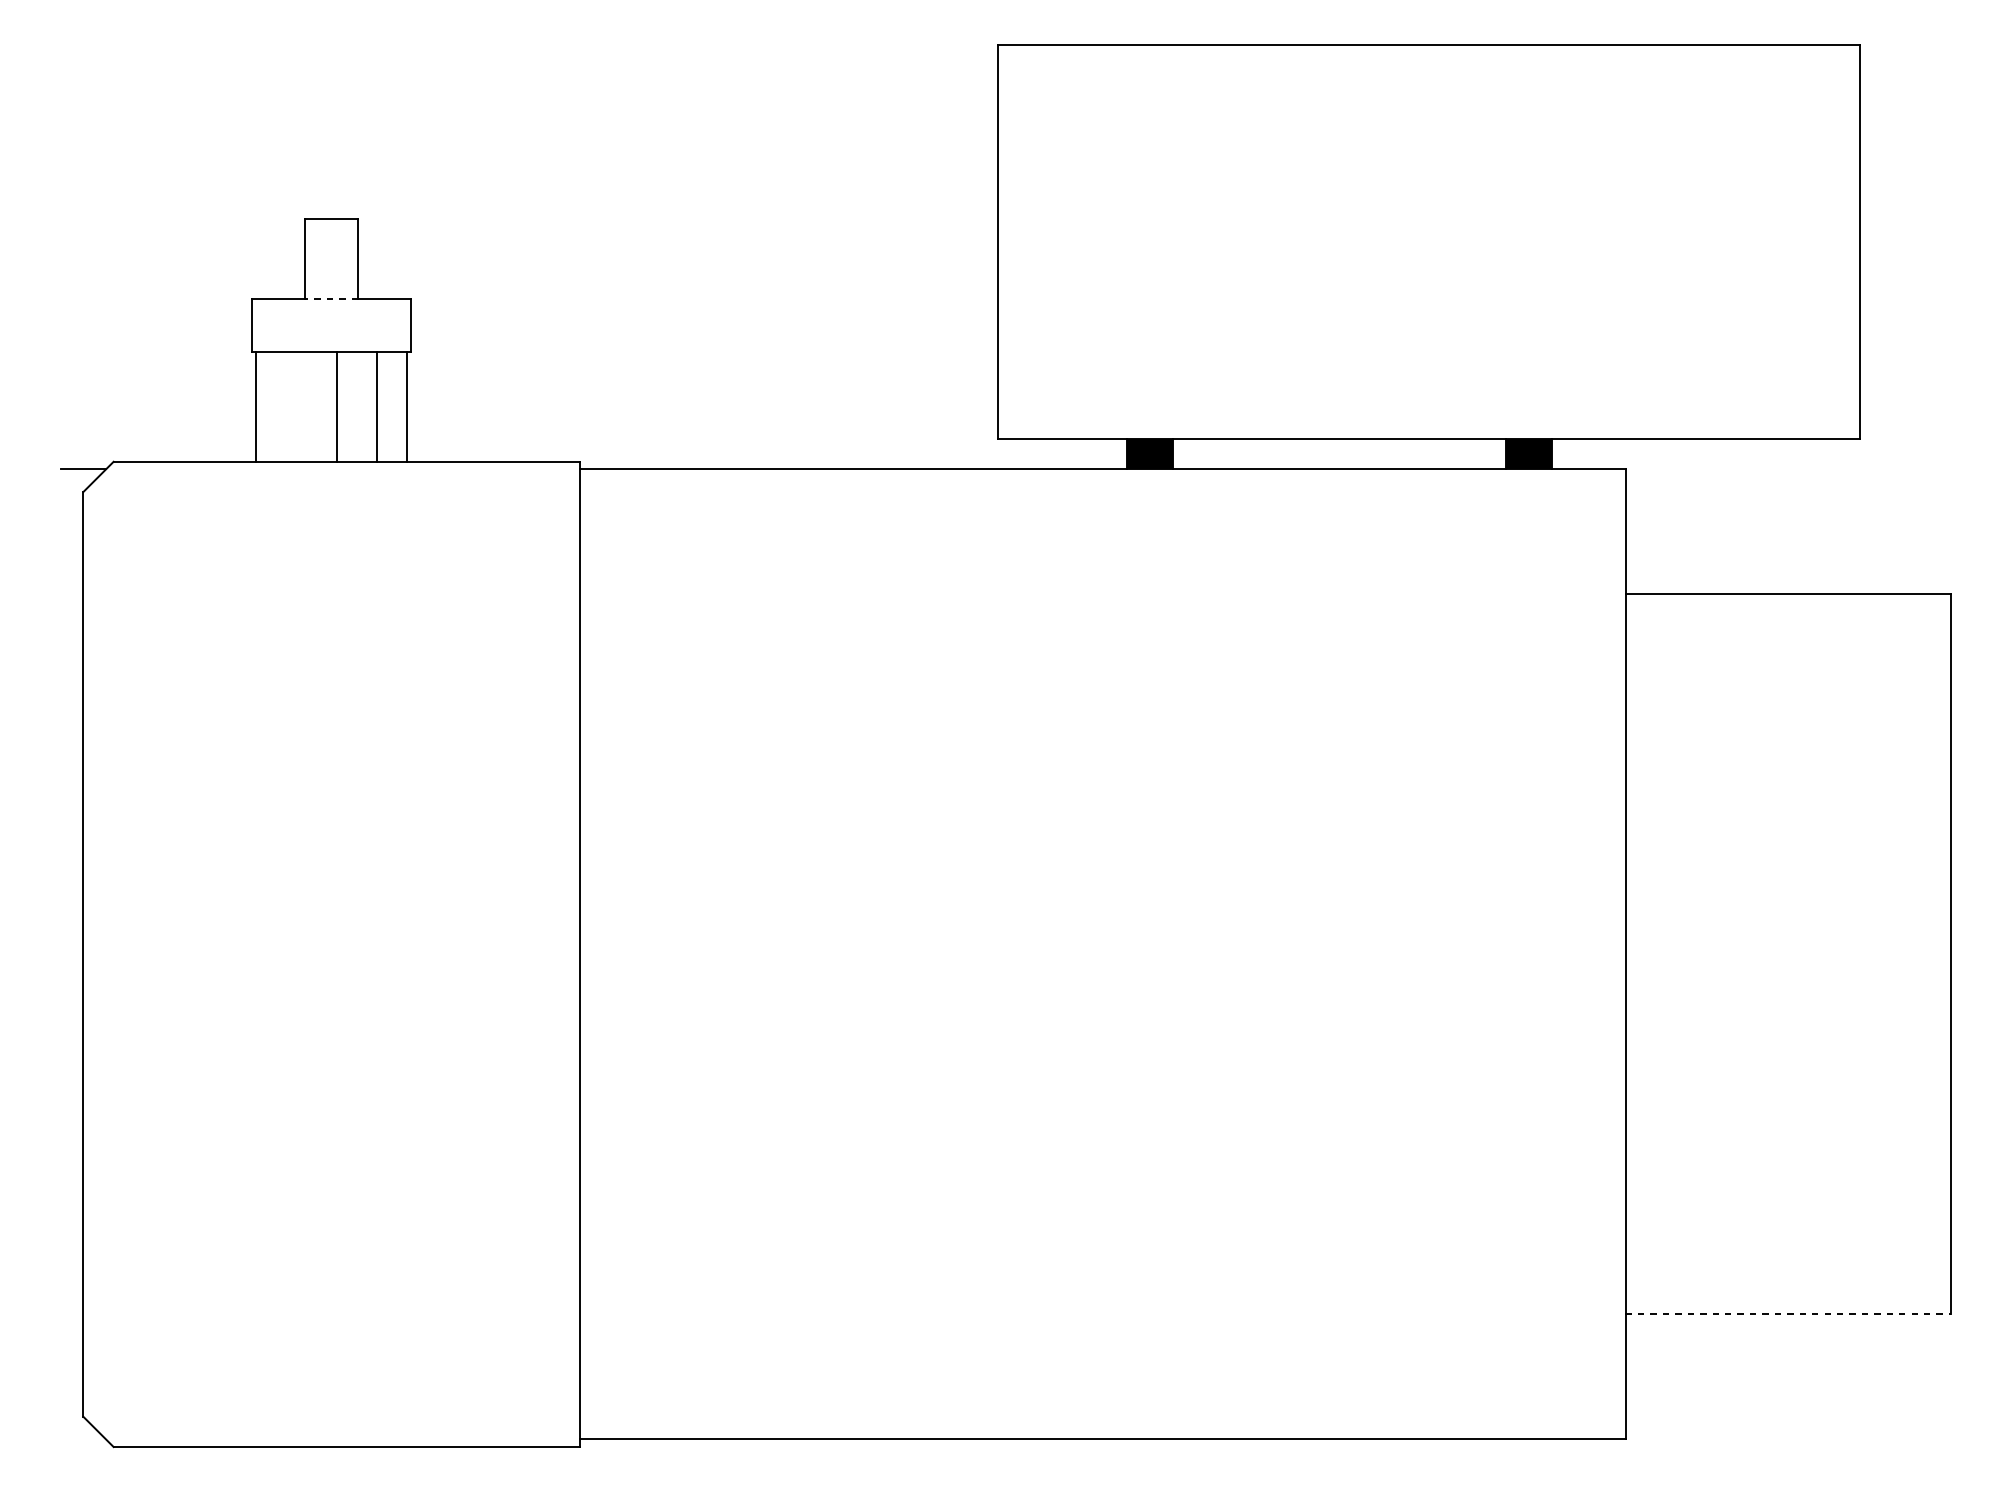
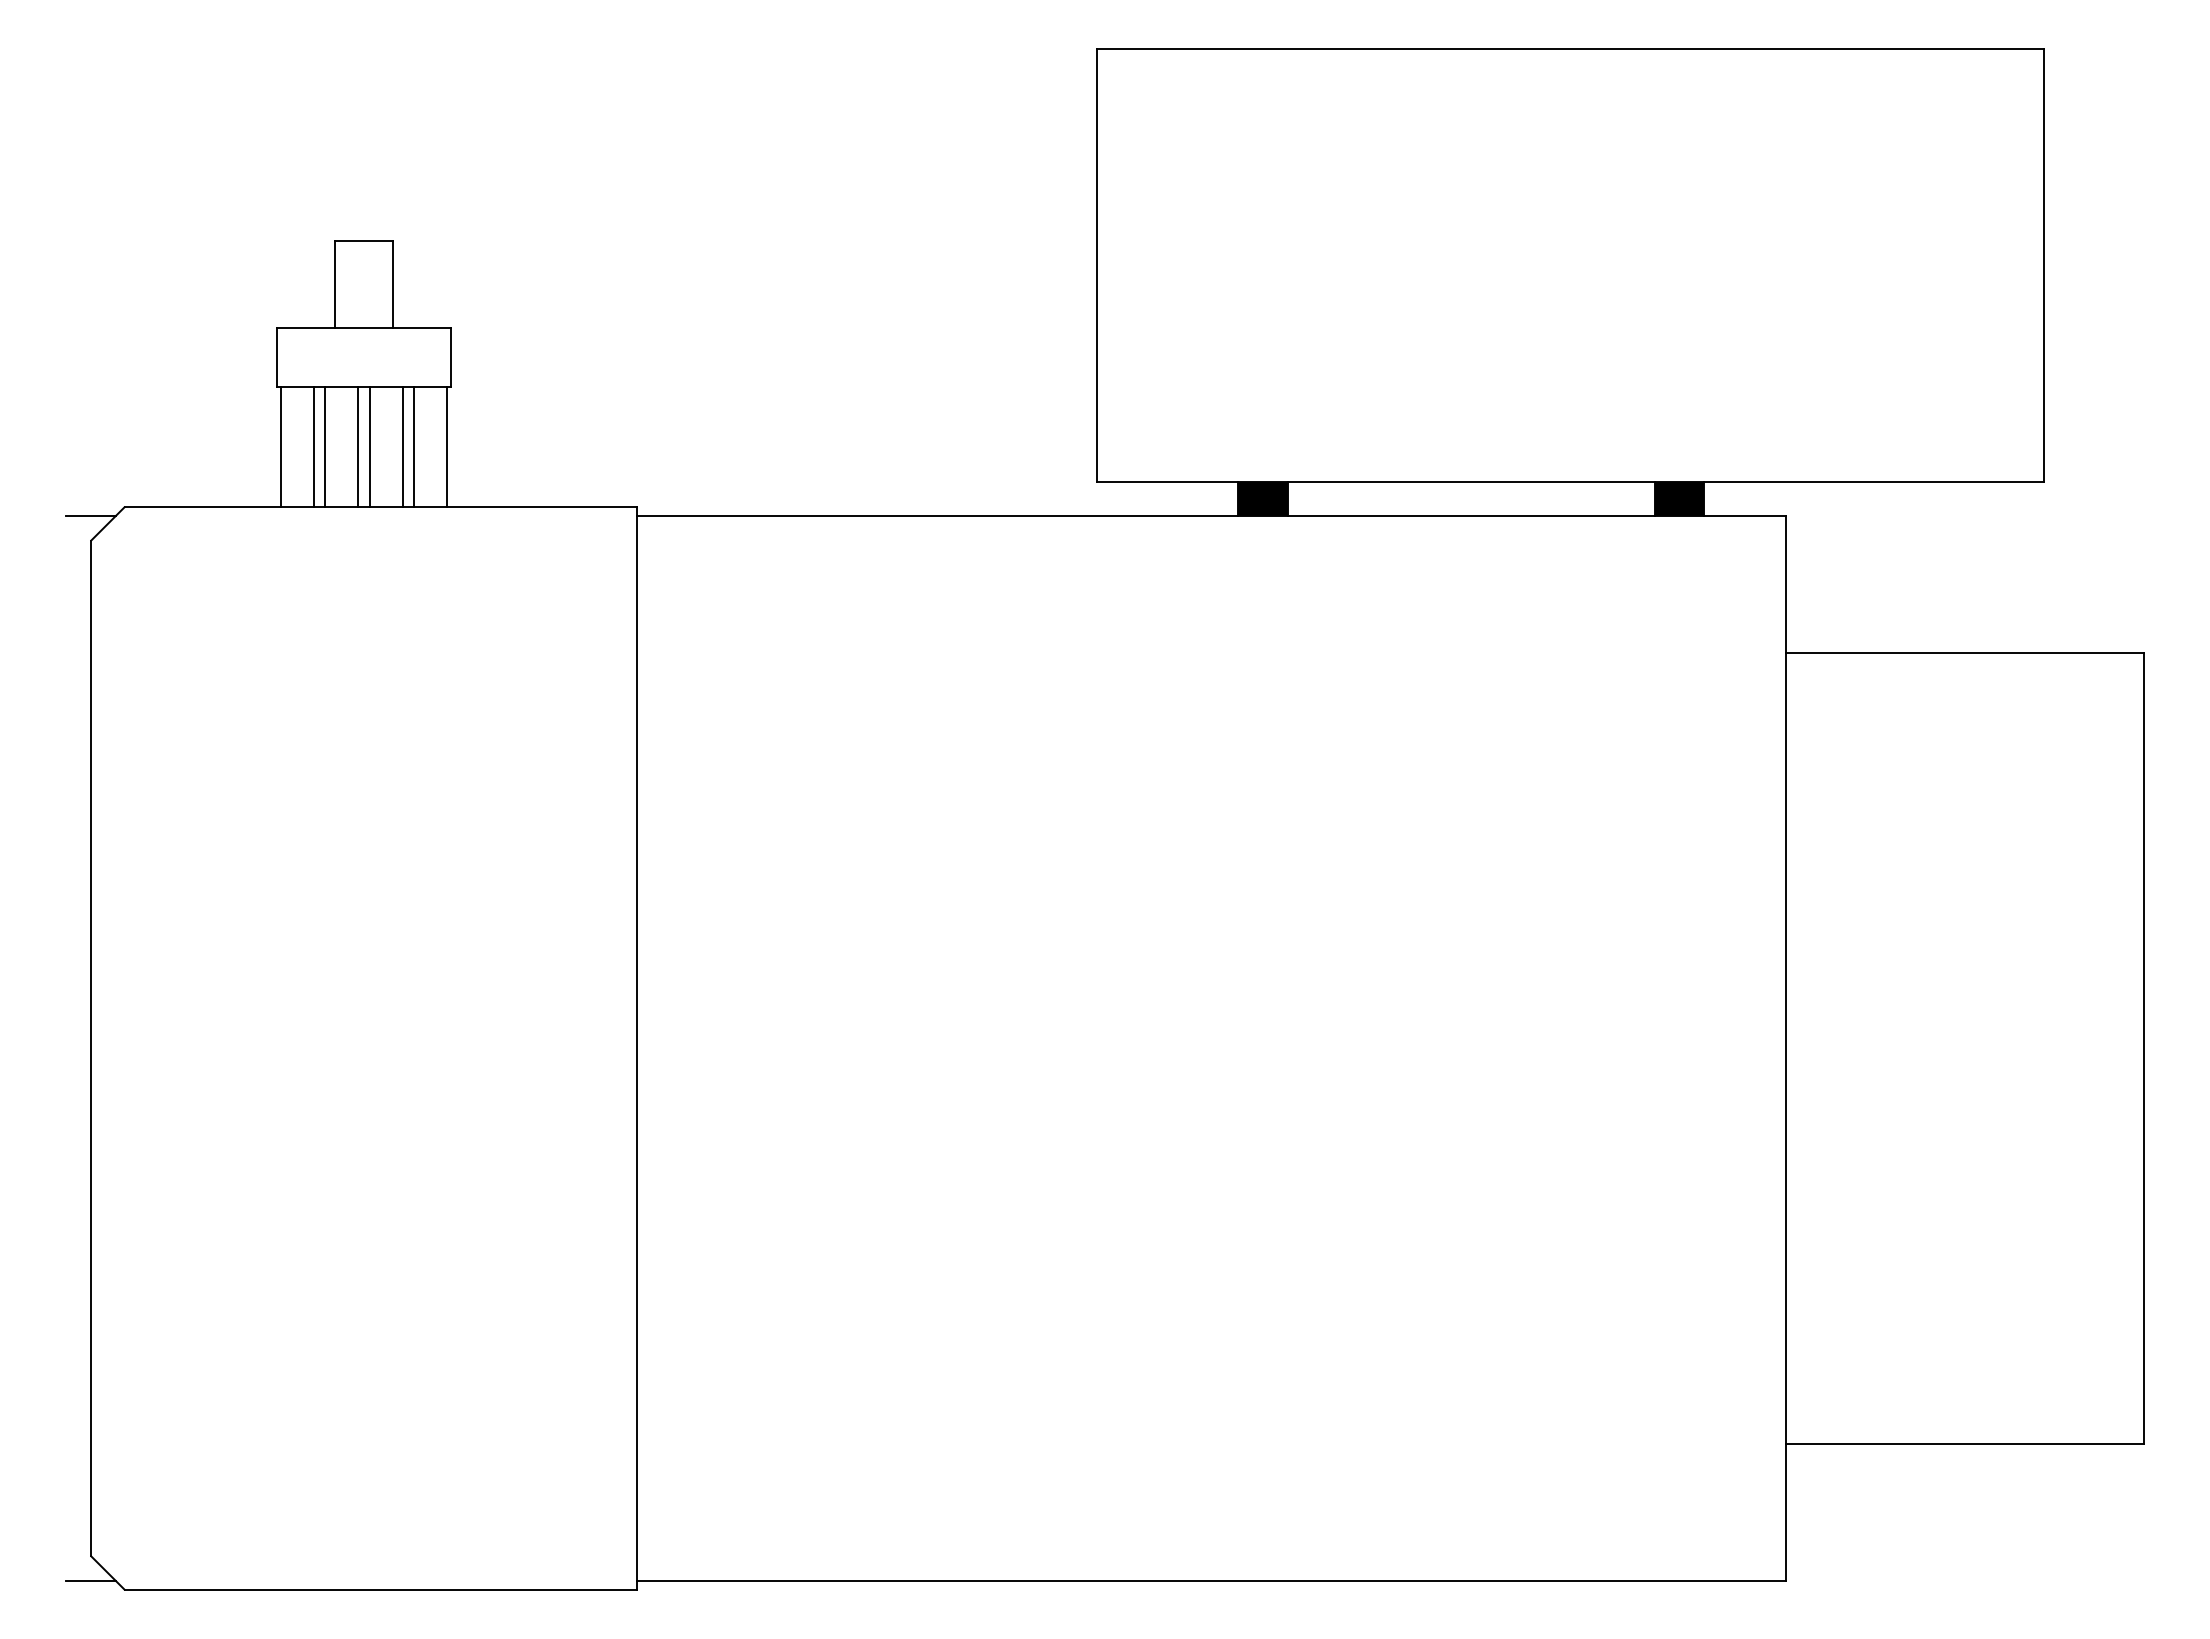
line: (331, 299) -> (363, 328), dashed -> solid
line: (285, 406) -> (313, 446), added
line: (296, 406) -> (325, 446), added
line: (326, 406) -> (358, 446), added
line: (366, 406) -> (402, 446), added
line: (1789, 1313) -> (1965, 1443), dashed -> solid
line: (83, 1439) -> (91, 1581), added

